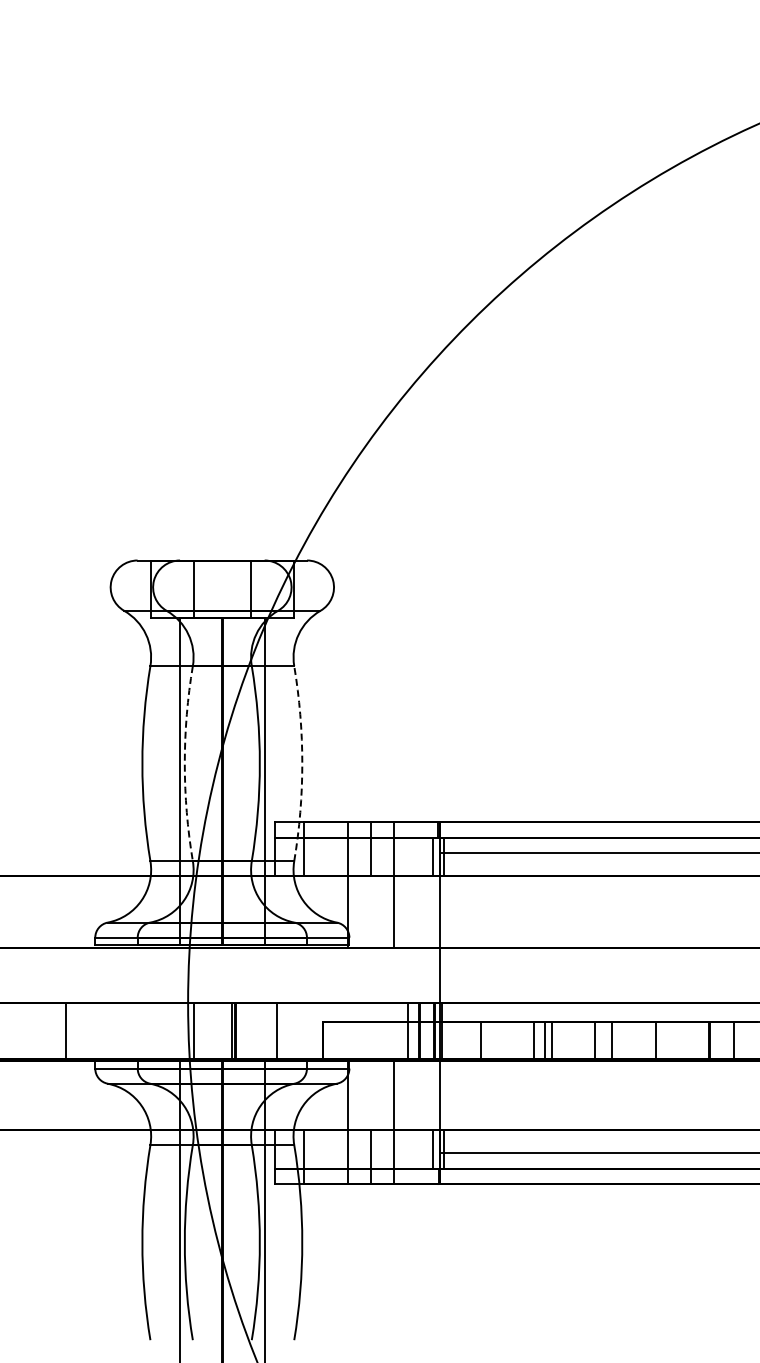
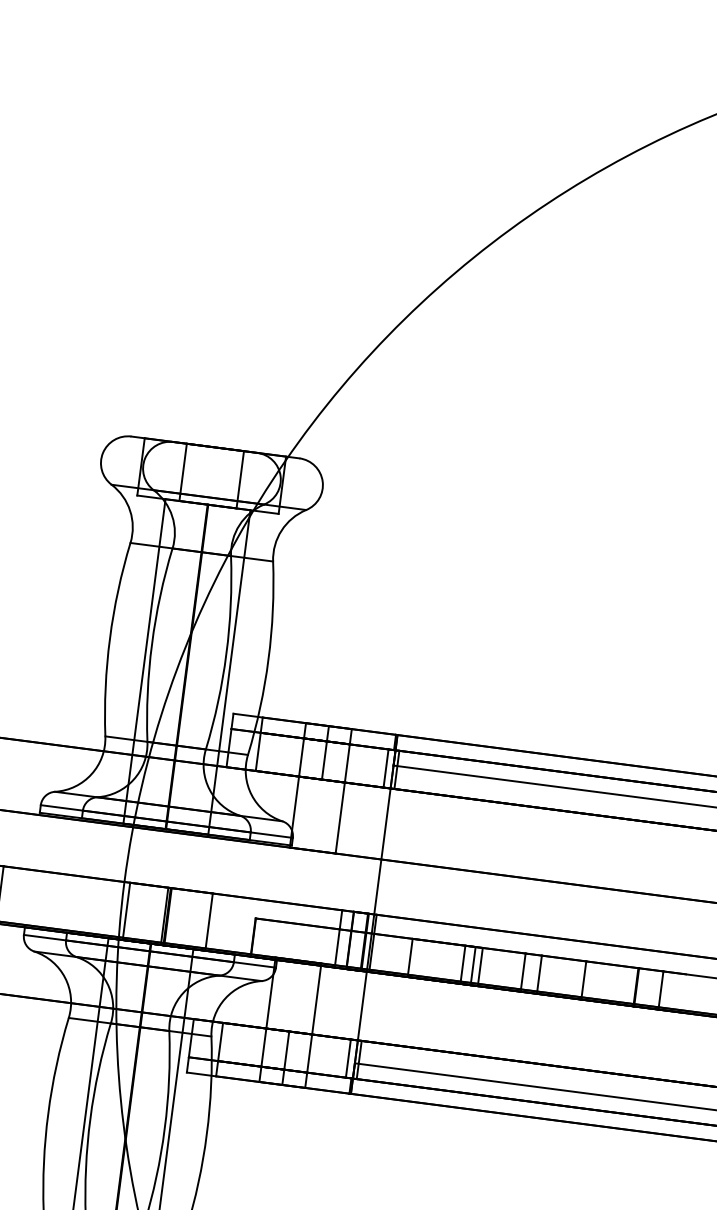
arc: (184, 763) -> (151, 643), dashed -> solid
arc: (302, 763) -> (268, 659), dashed -> solid

